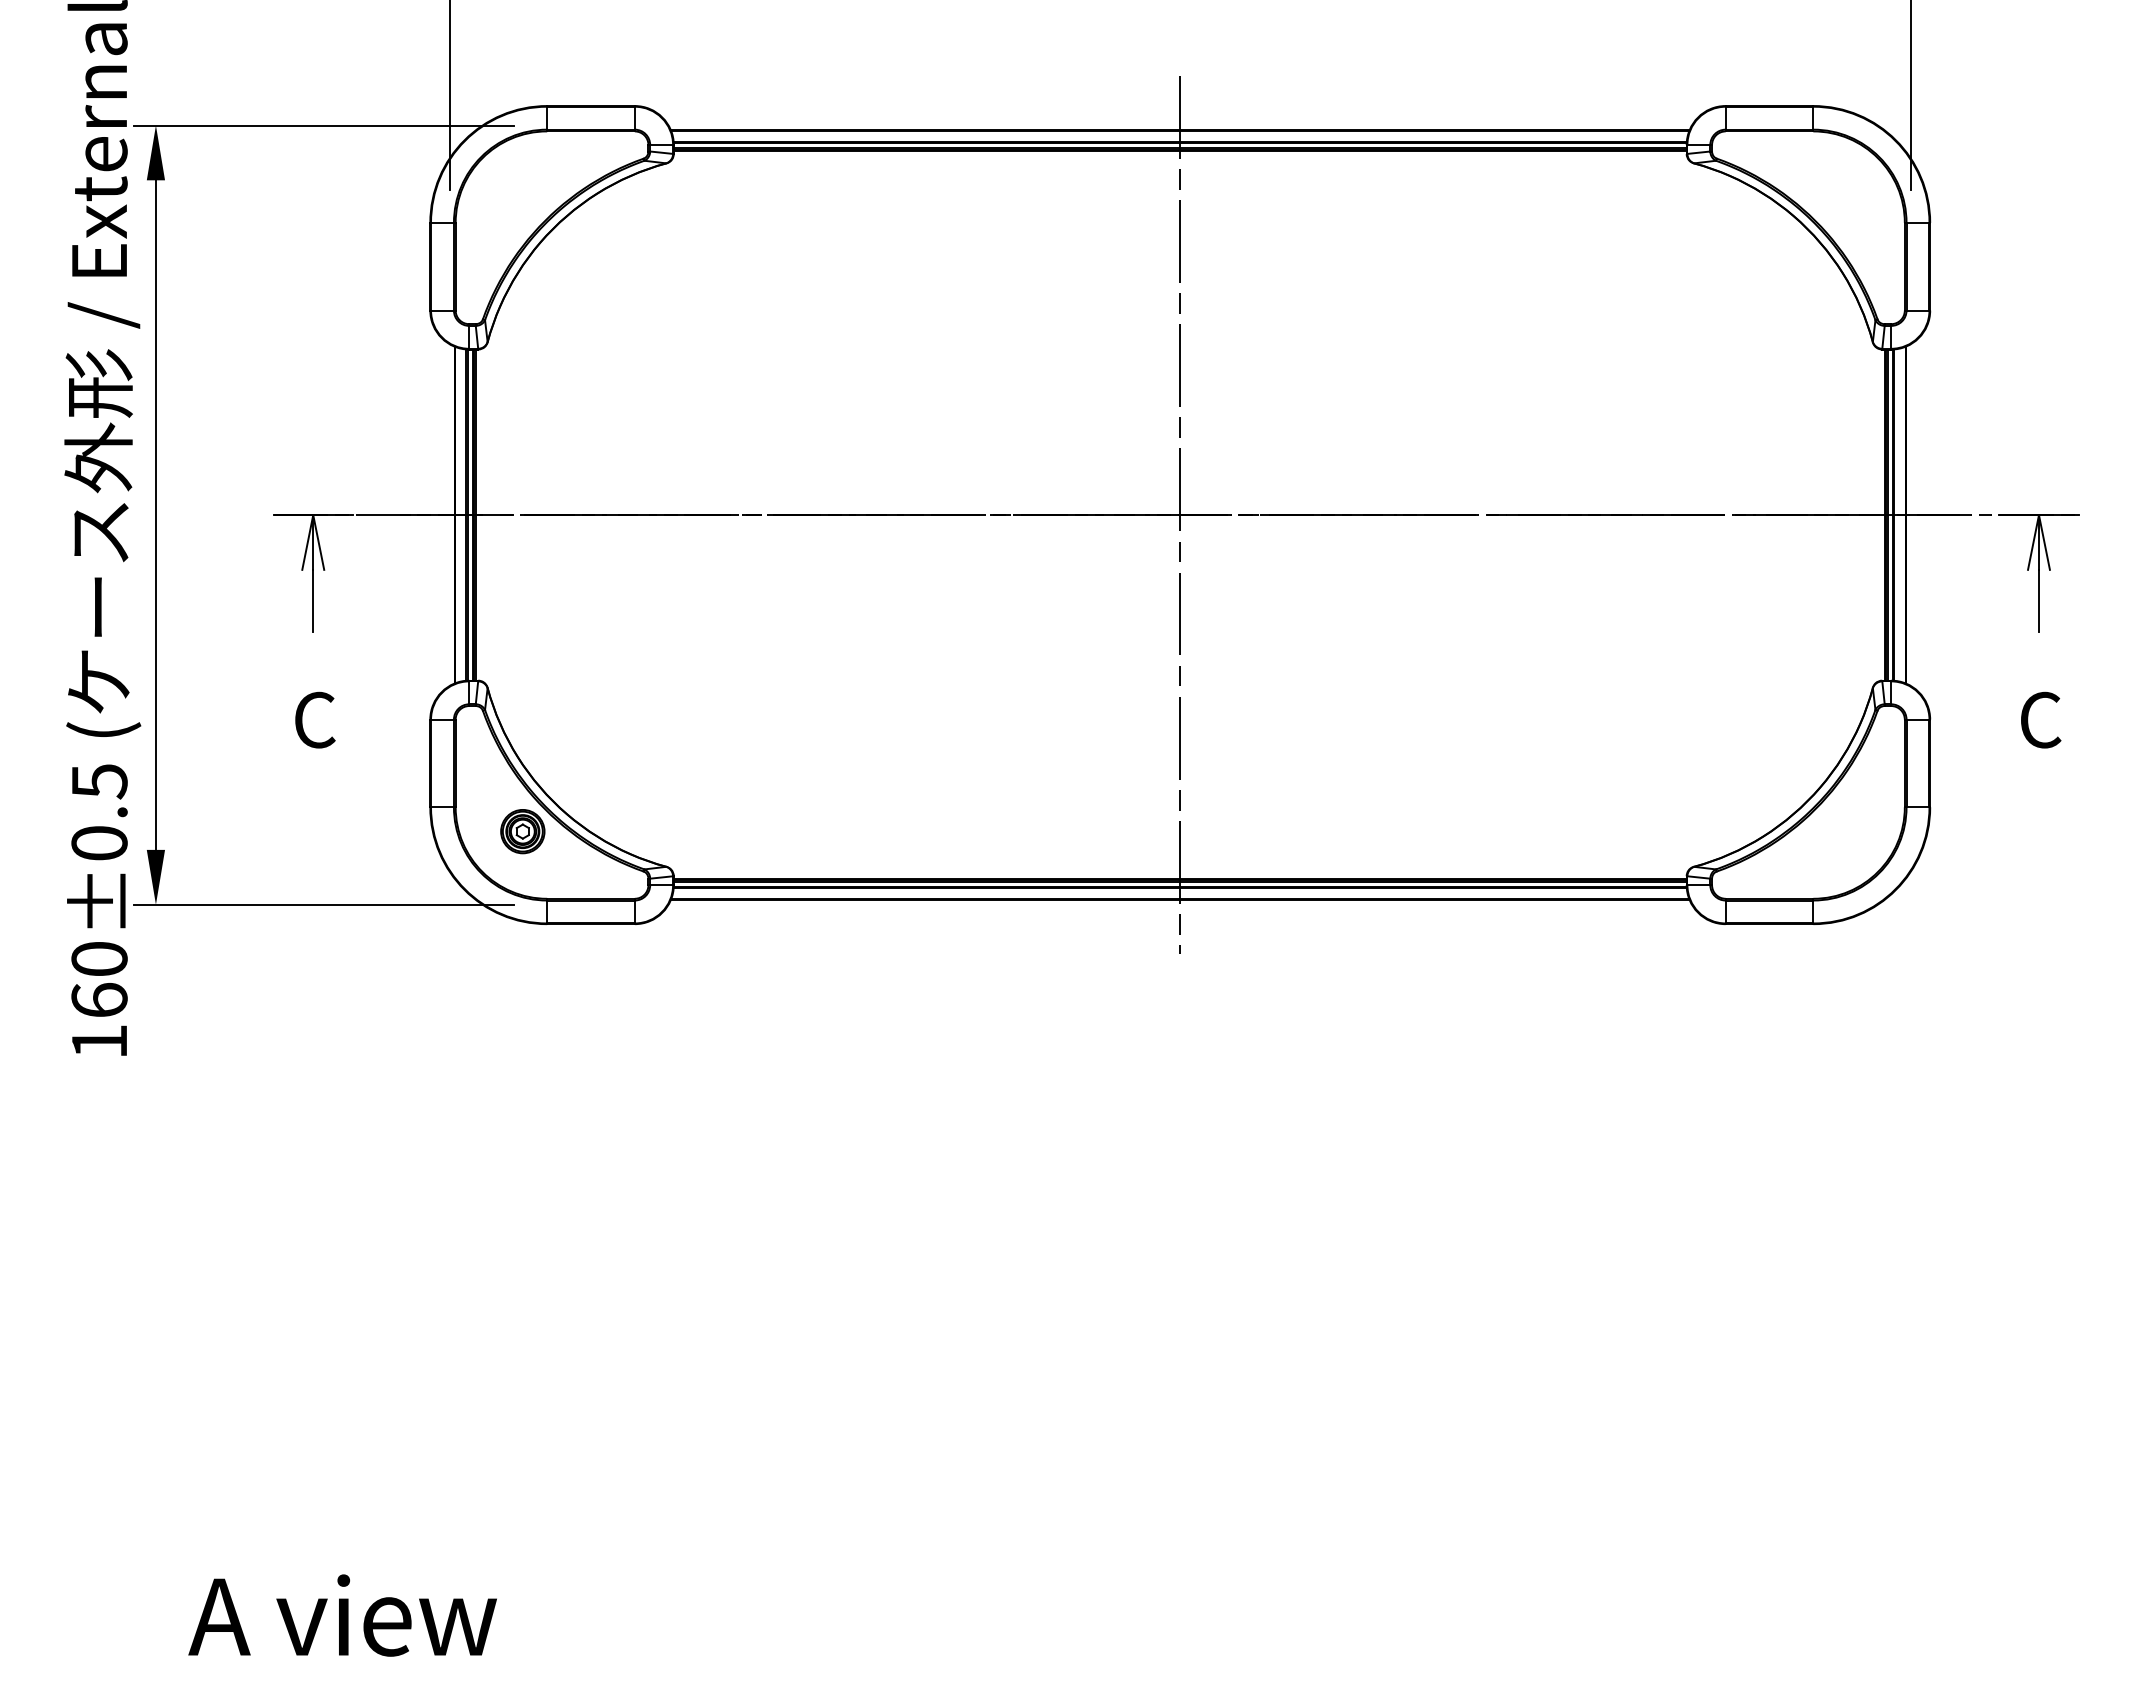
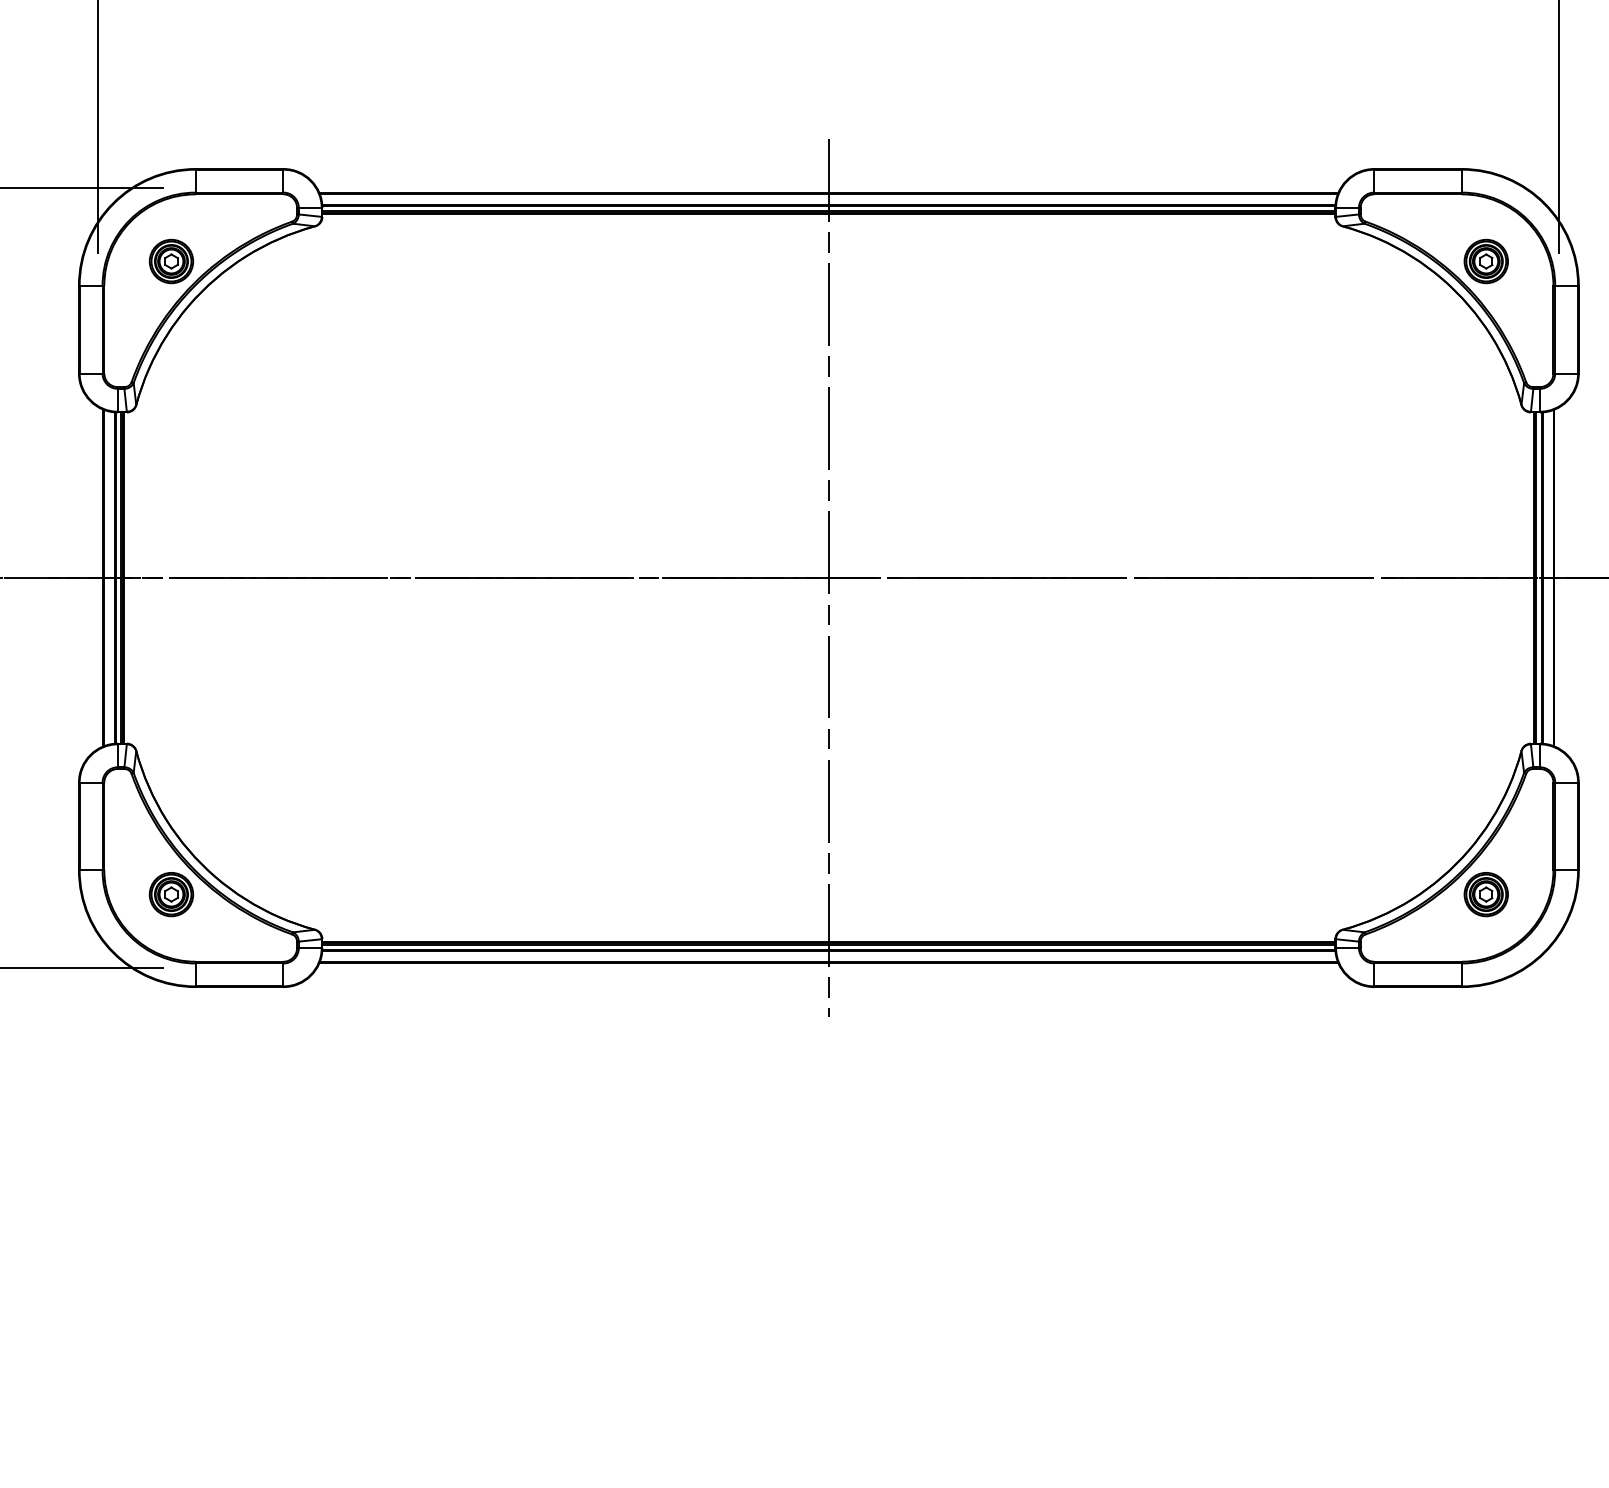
part: (522, 198) -> (171, 261), added
part: (1837, 198) -> (1486, 261), added
part: (1837, 831) -> (1486, 894), added

